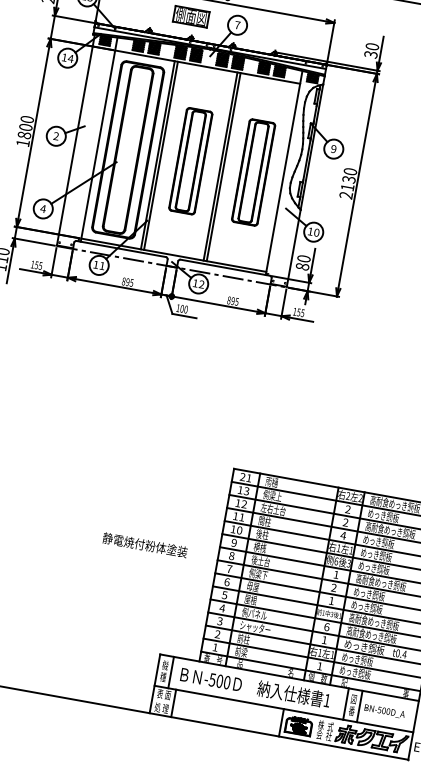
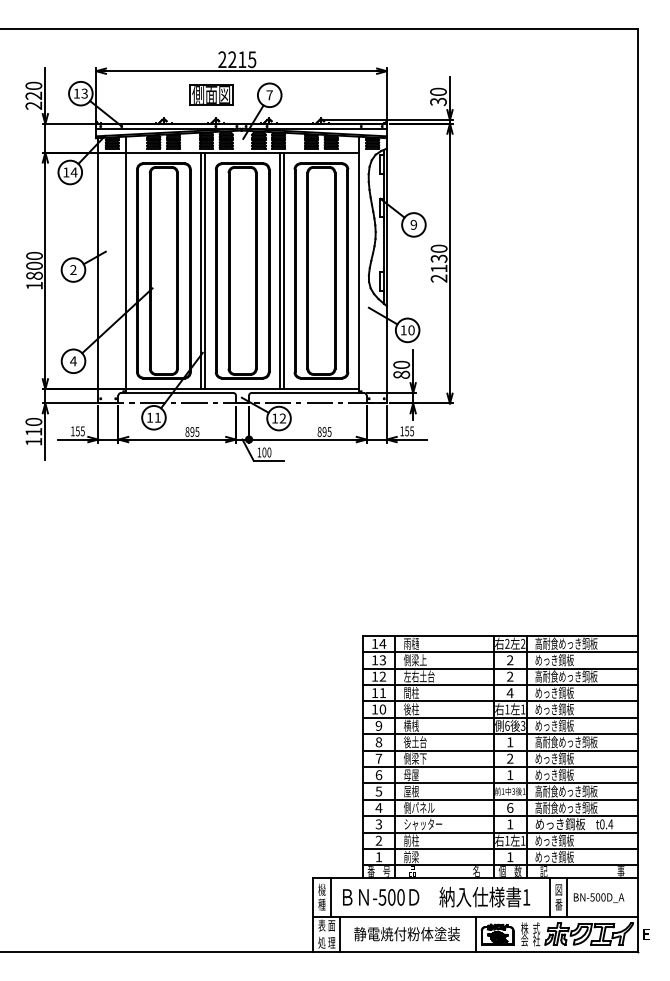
part: (190, 160) -> (242, 270), size x1.67
part: (253, 172) -> (321, 270), size x1.67
text: (245, 477) -> (378, 643), 21 -> 14
text: (144, 545) -> (406, 934), moved

